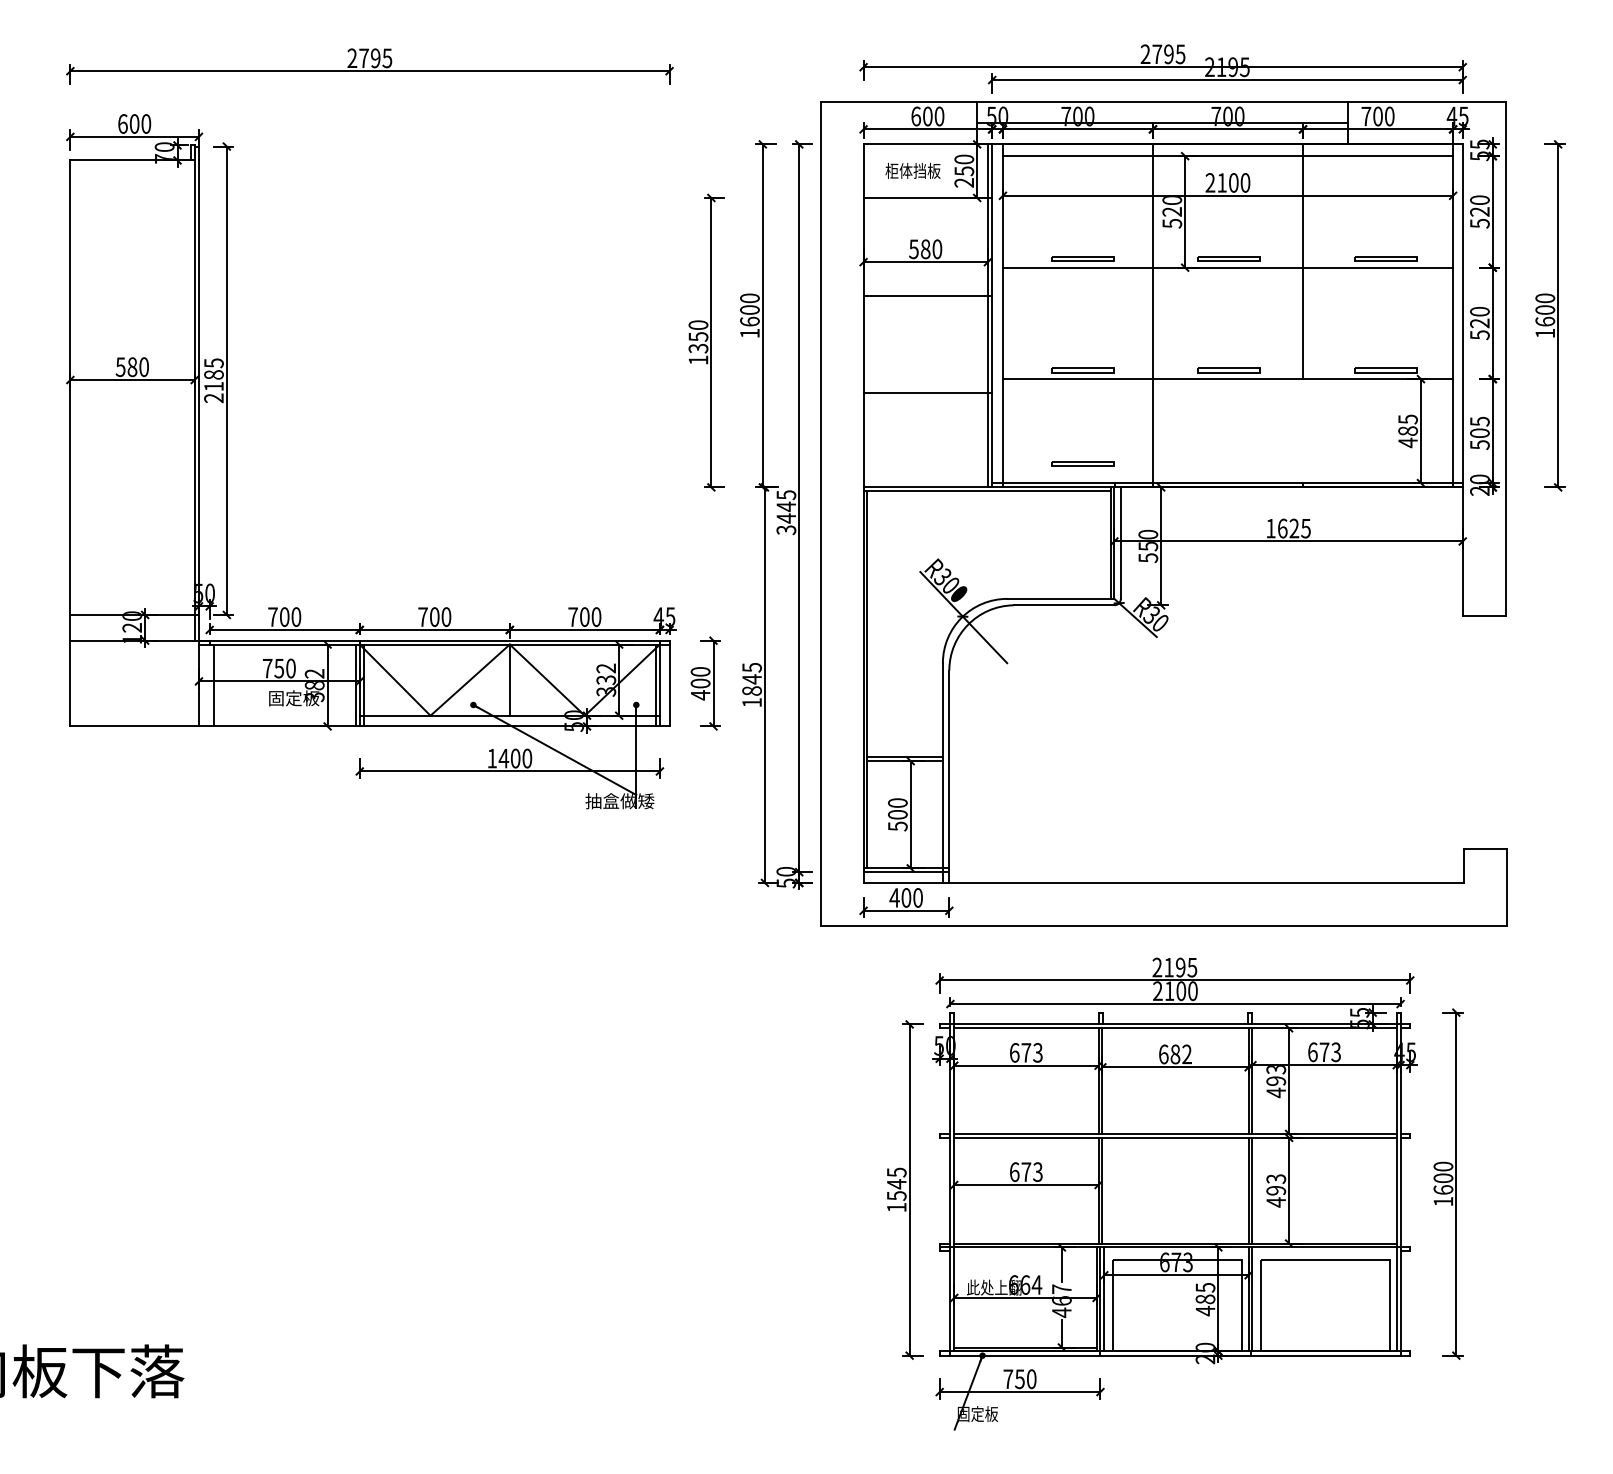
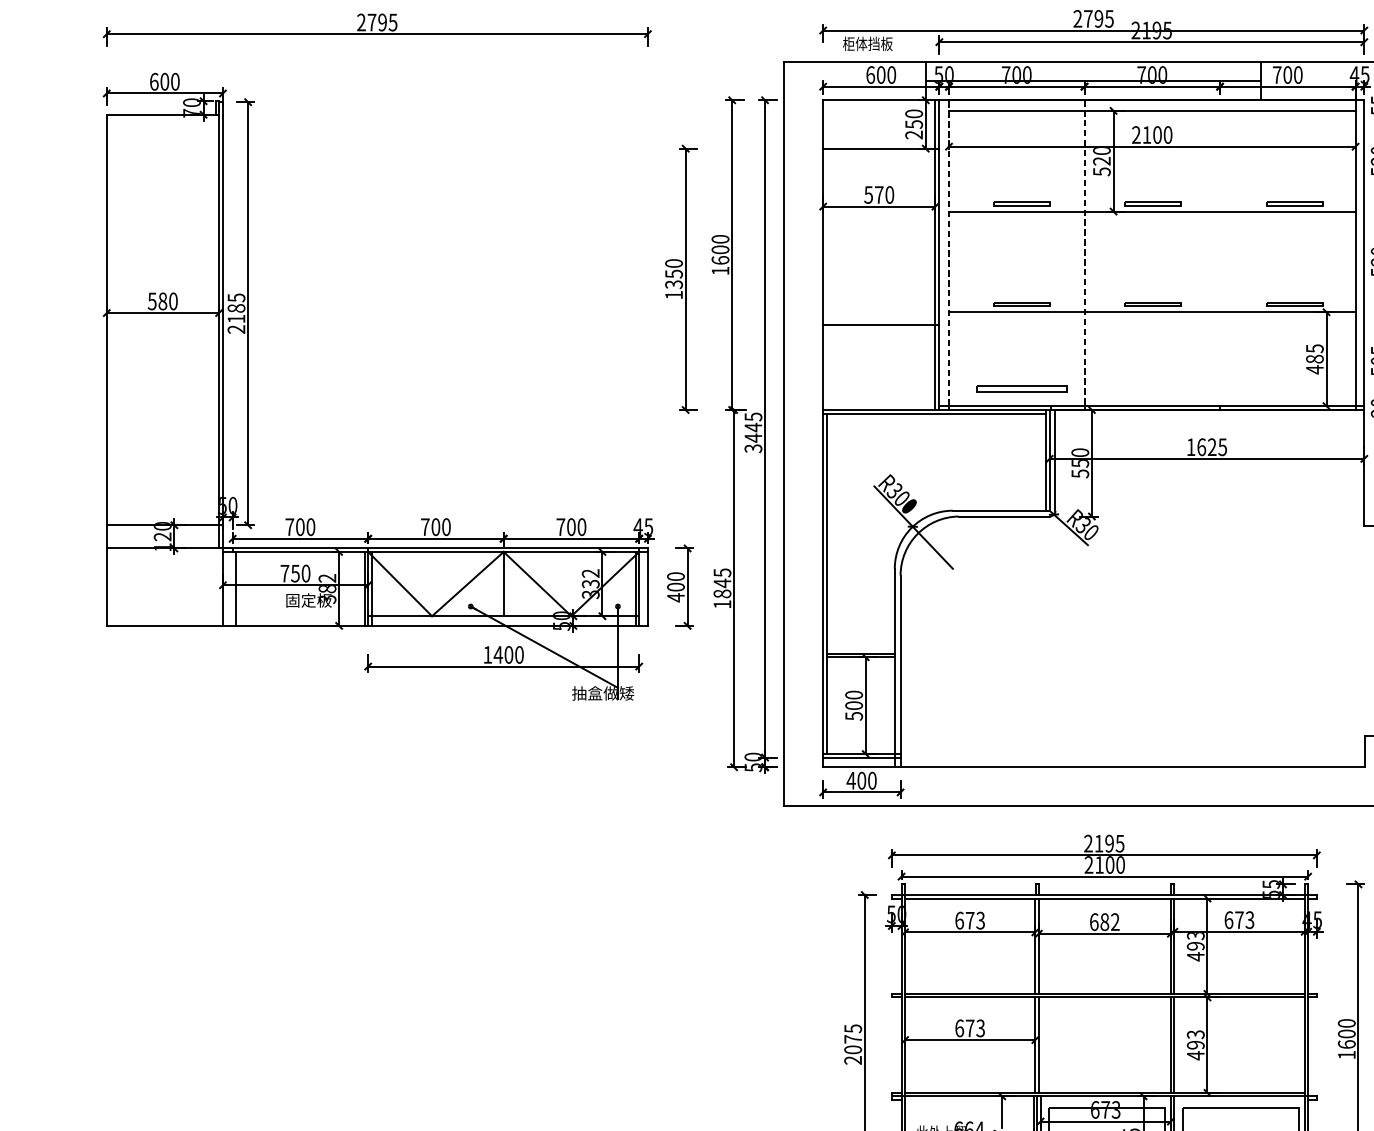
text: (912, 170) -> (867, 43), moved
text: (925, 249) -> (879, 195), 580 -> 570
line: (1303, 261) -> (1220, 206), removed
line: (927, 295) -> (880, 236), removed
line: (1002, 313) -> (948, 252), solid -> dashed
line: (1152, 314) -> (1084, 253), solid -> dashed
part: (1082, 463) -> (1020, 388), size x1.6
text: (896, 1195) -> (852, 1049), 1545 -> 2075

